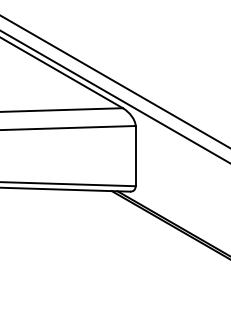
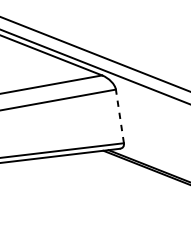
line: (135, 155) -> (119, 115), solid -> dashed

